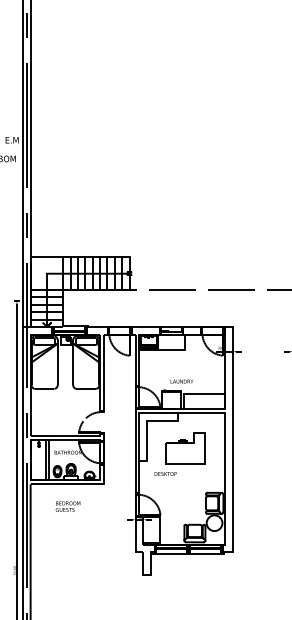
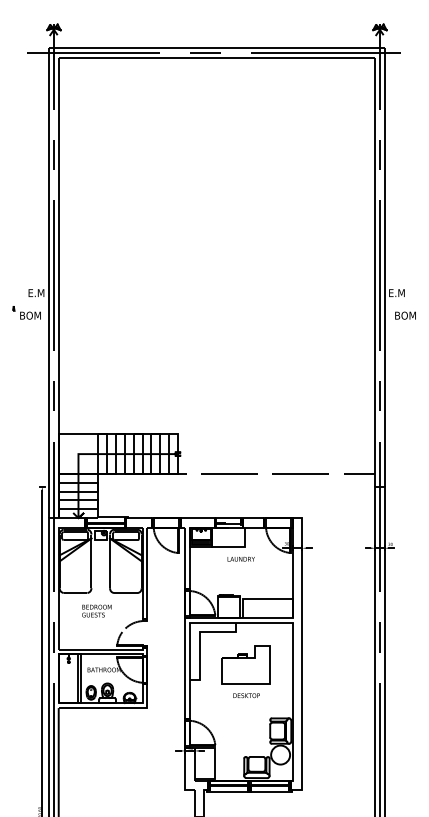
text: (181, 380) -> (240, 558), moved
text: (165, 473) -> (246, 695), moved
text: (67, 506) -> (96, 610), moved

